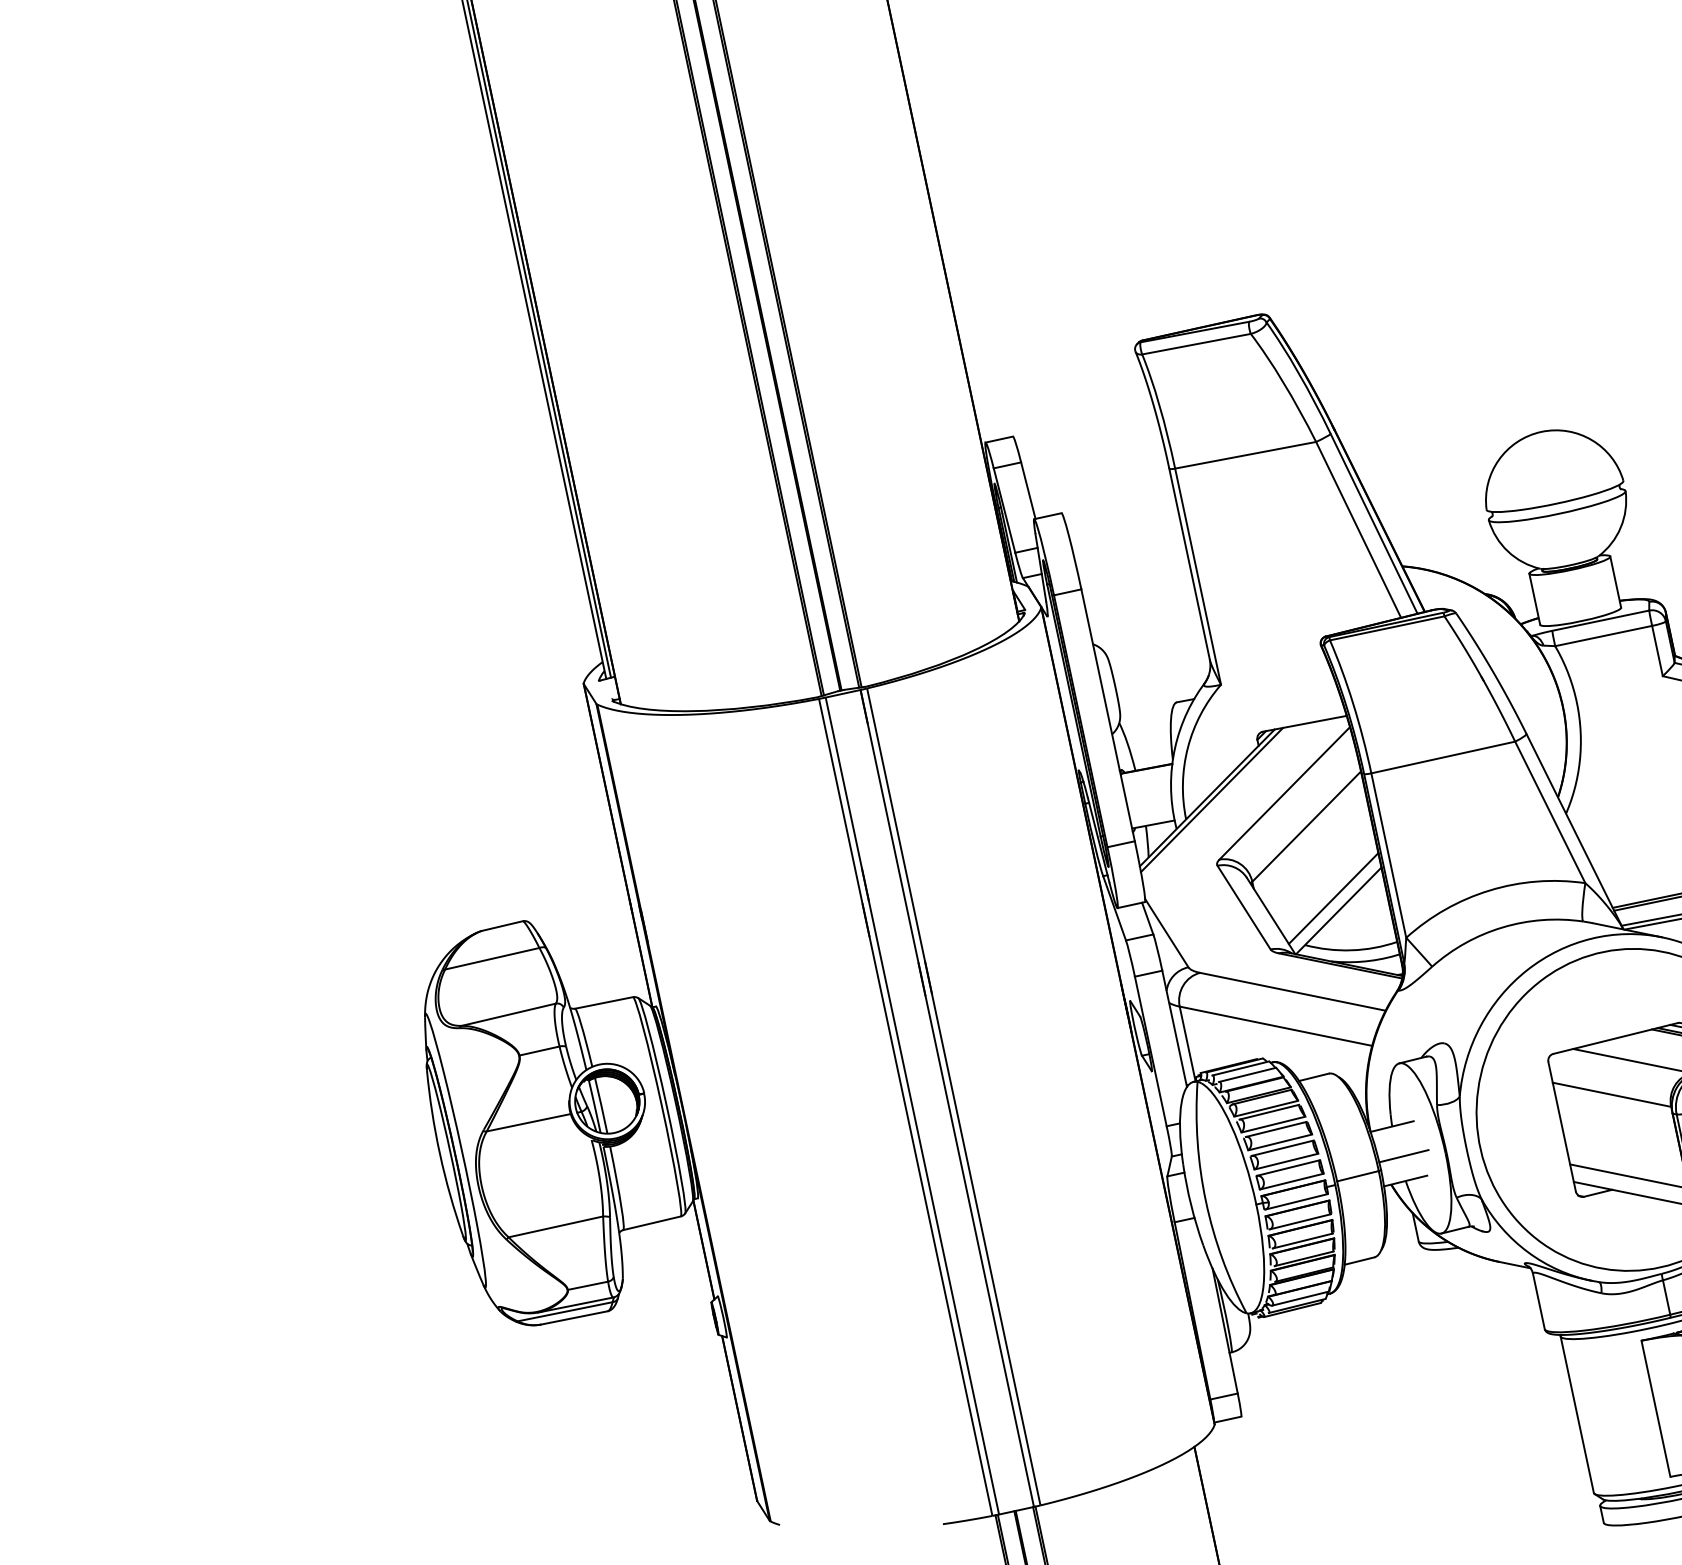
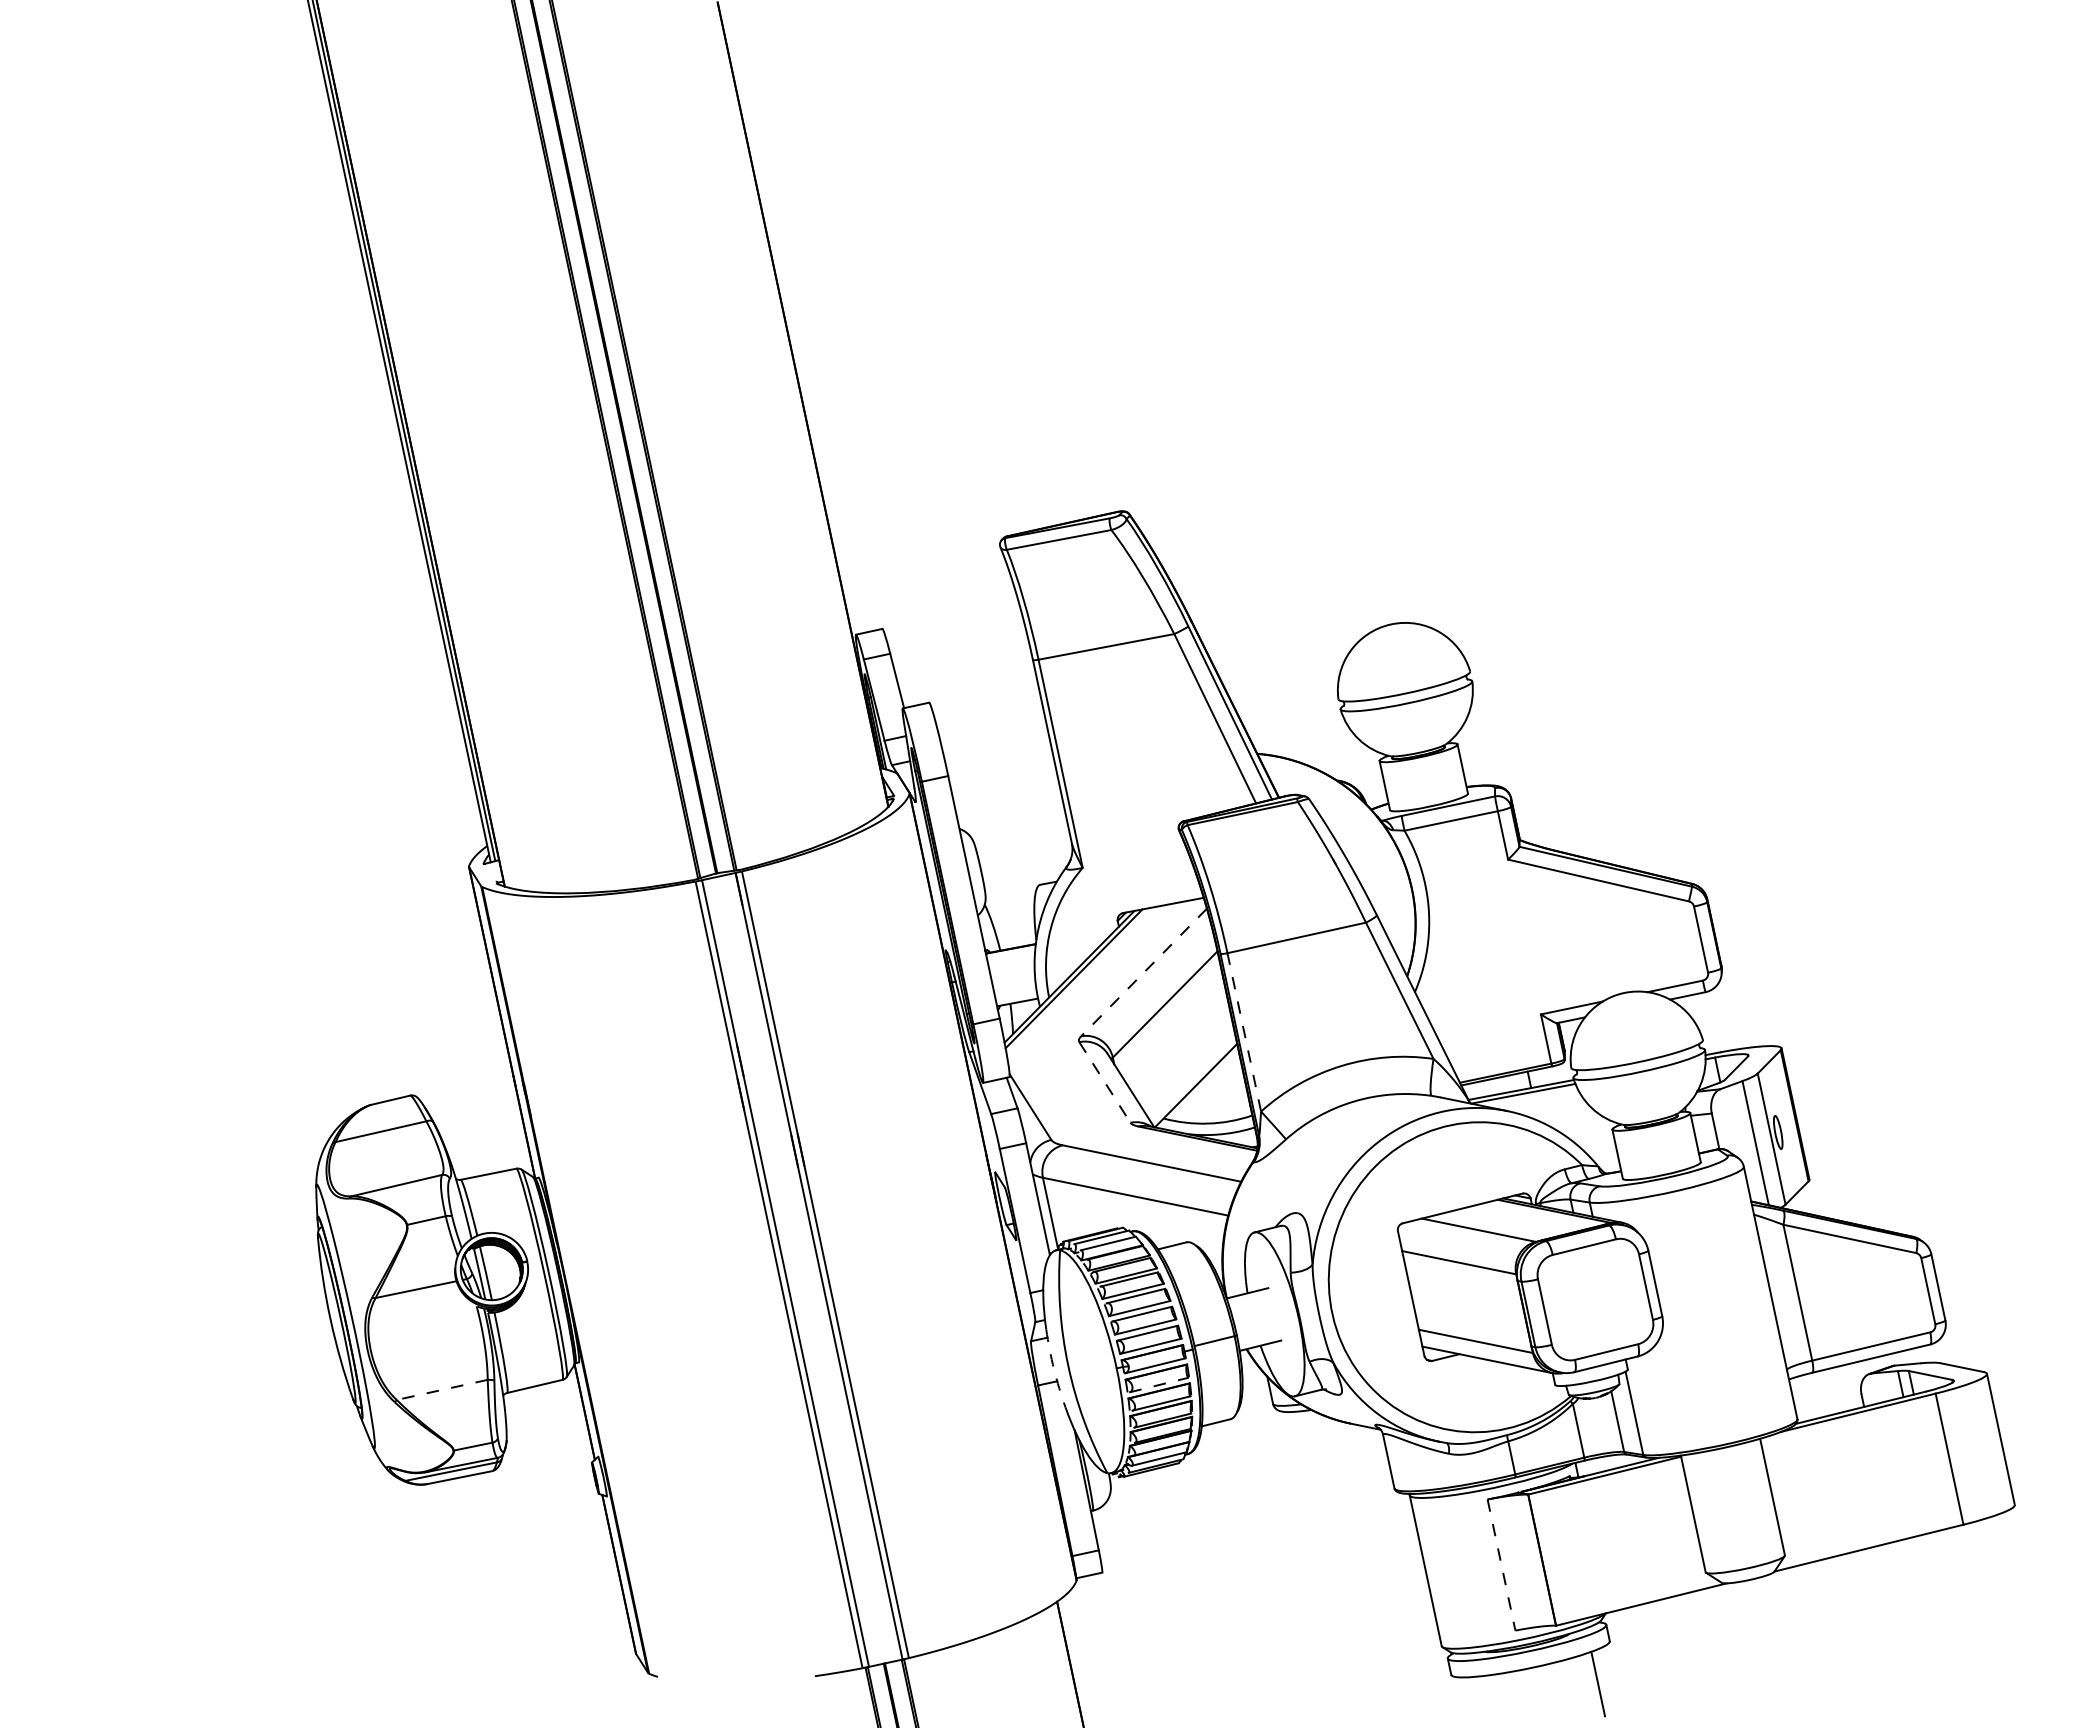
line: (1285, 793) -> (1144, 972), solid -> dashed
line: (1389, 855) -> (1244, 1032), solid -> dashed
line: (1333, 898) -> (1191, 1073), removed
line: (1243, 907) -> (1104, 1082), solid -> dashed
line: (1403, 1155) -> (1258, 1321), removed
arc: (1191, 1205) -> (1054, 1369), solid -> dashed
line: (1300, 1221) -> (1159, 1384), solid -> dashed
line: (556, 1226) -> (442, 1389), solid -> dashed
line: (1655, 1409) -> (1501, 1565), solid -> dashed

